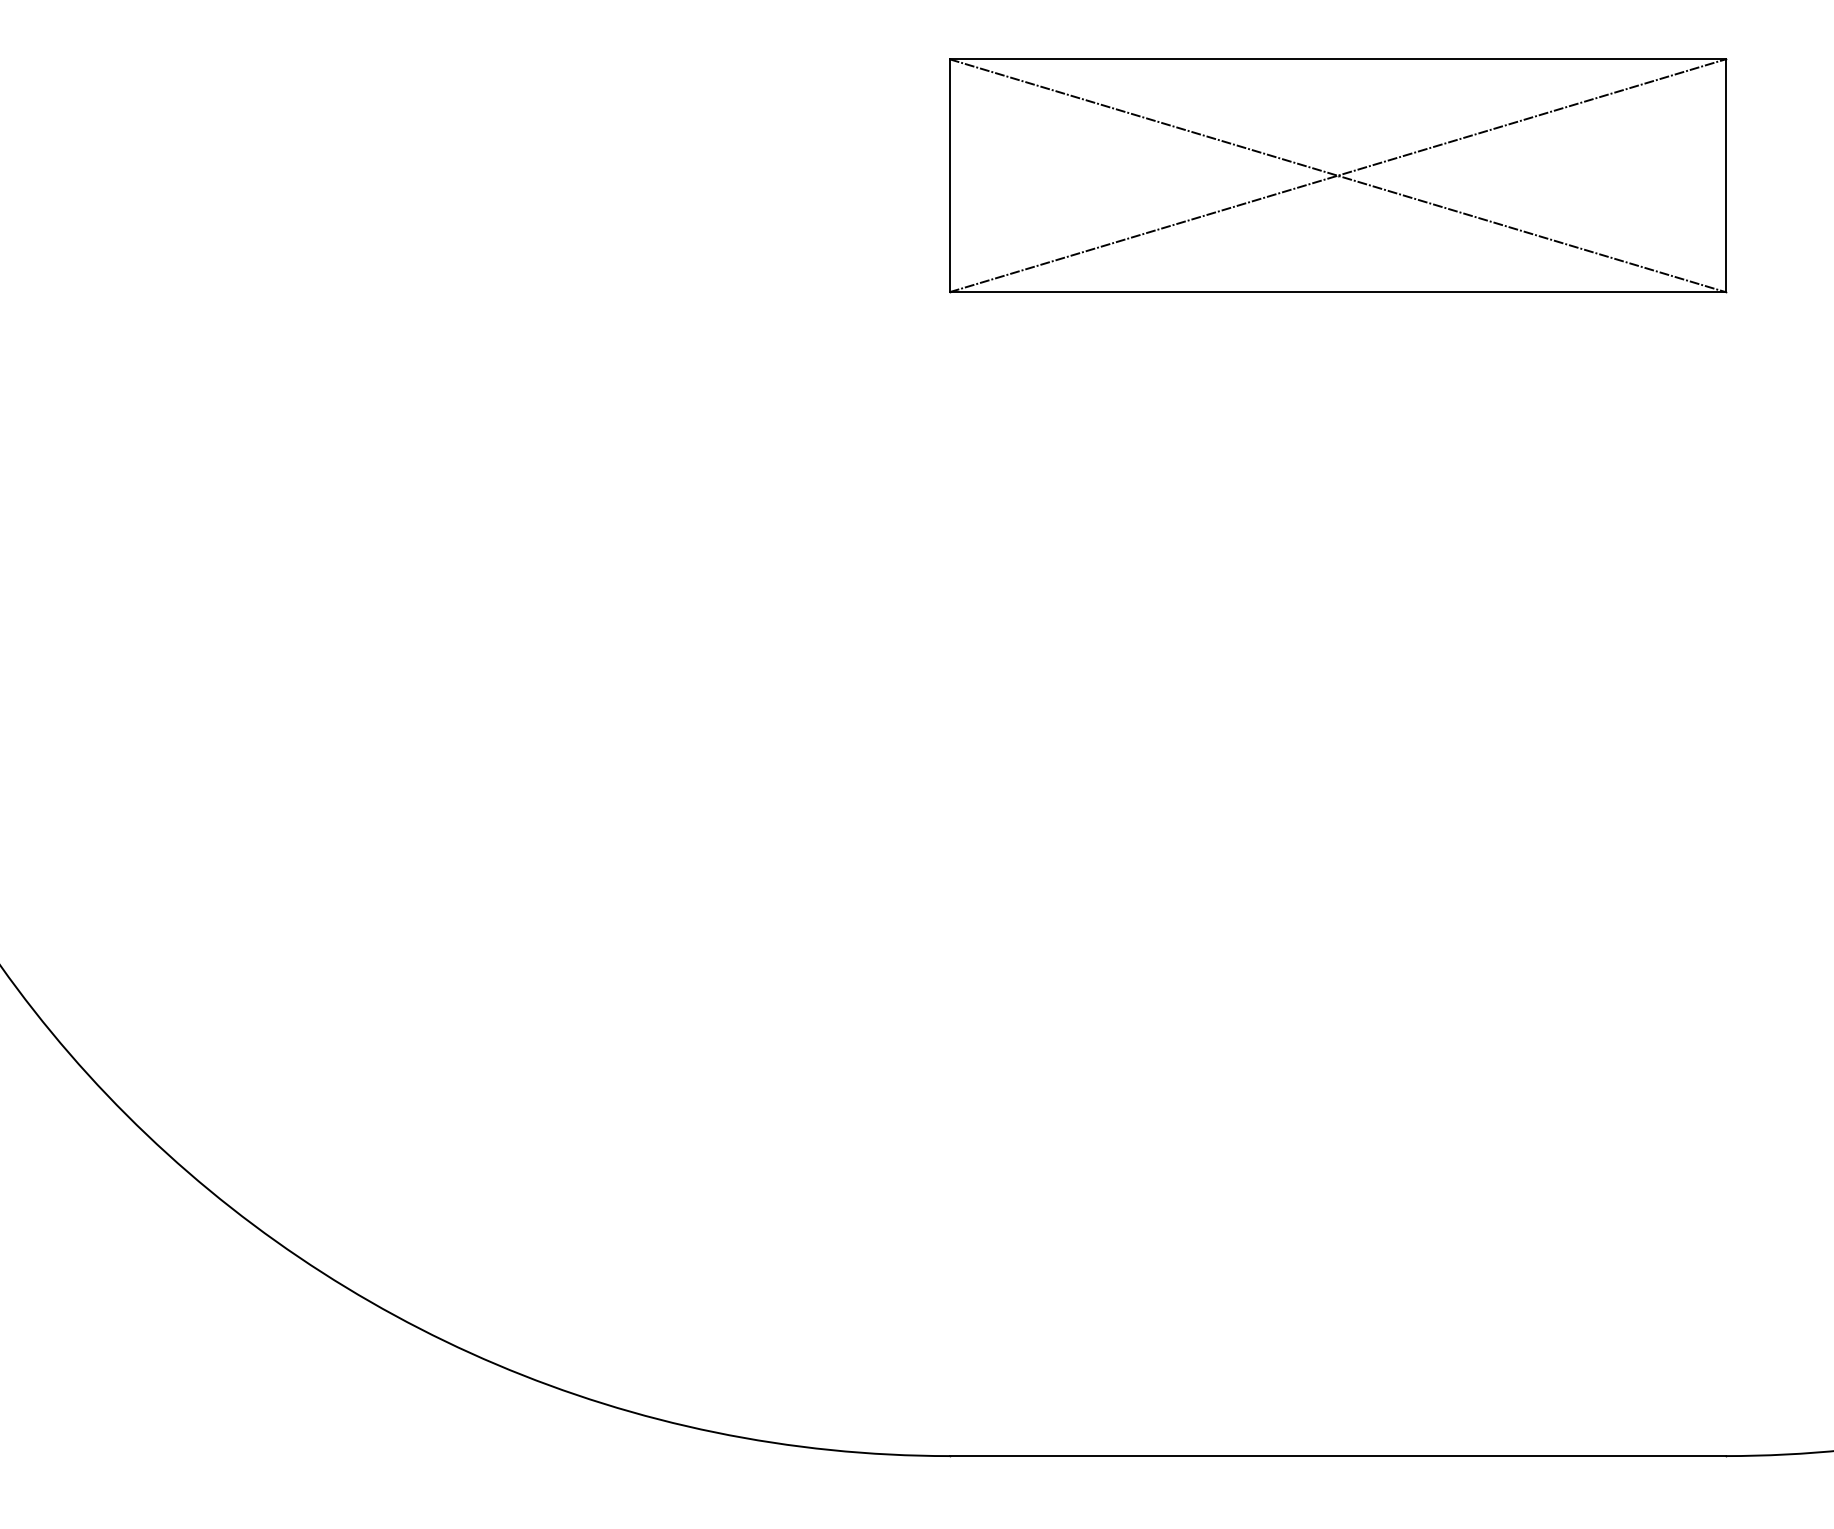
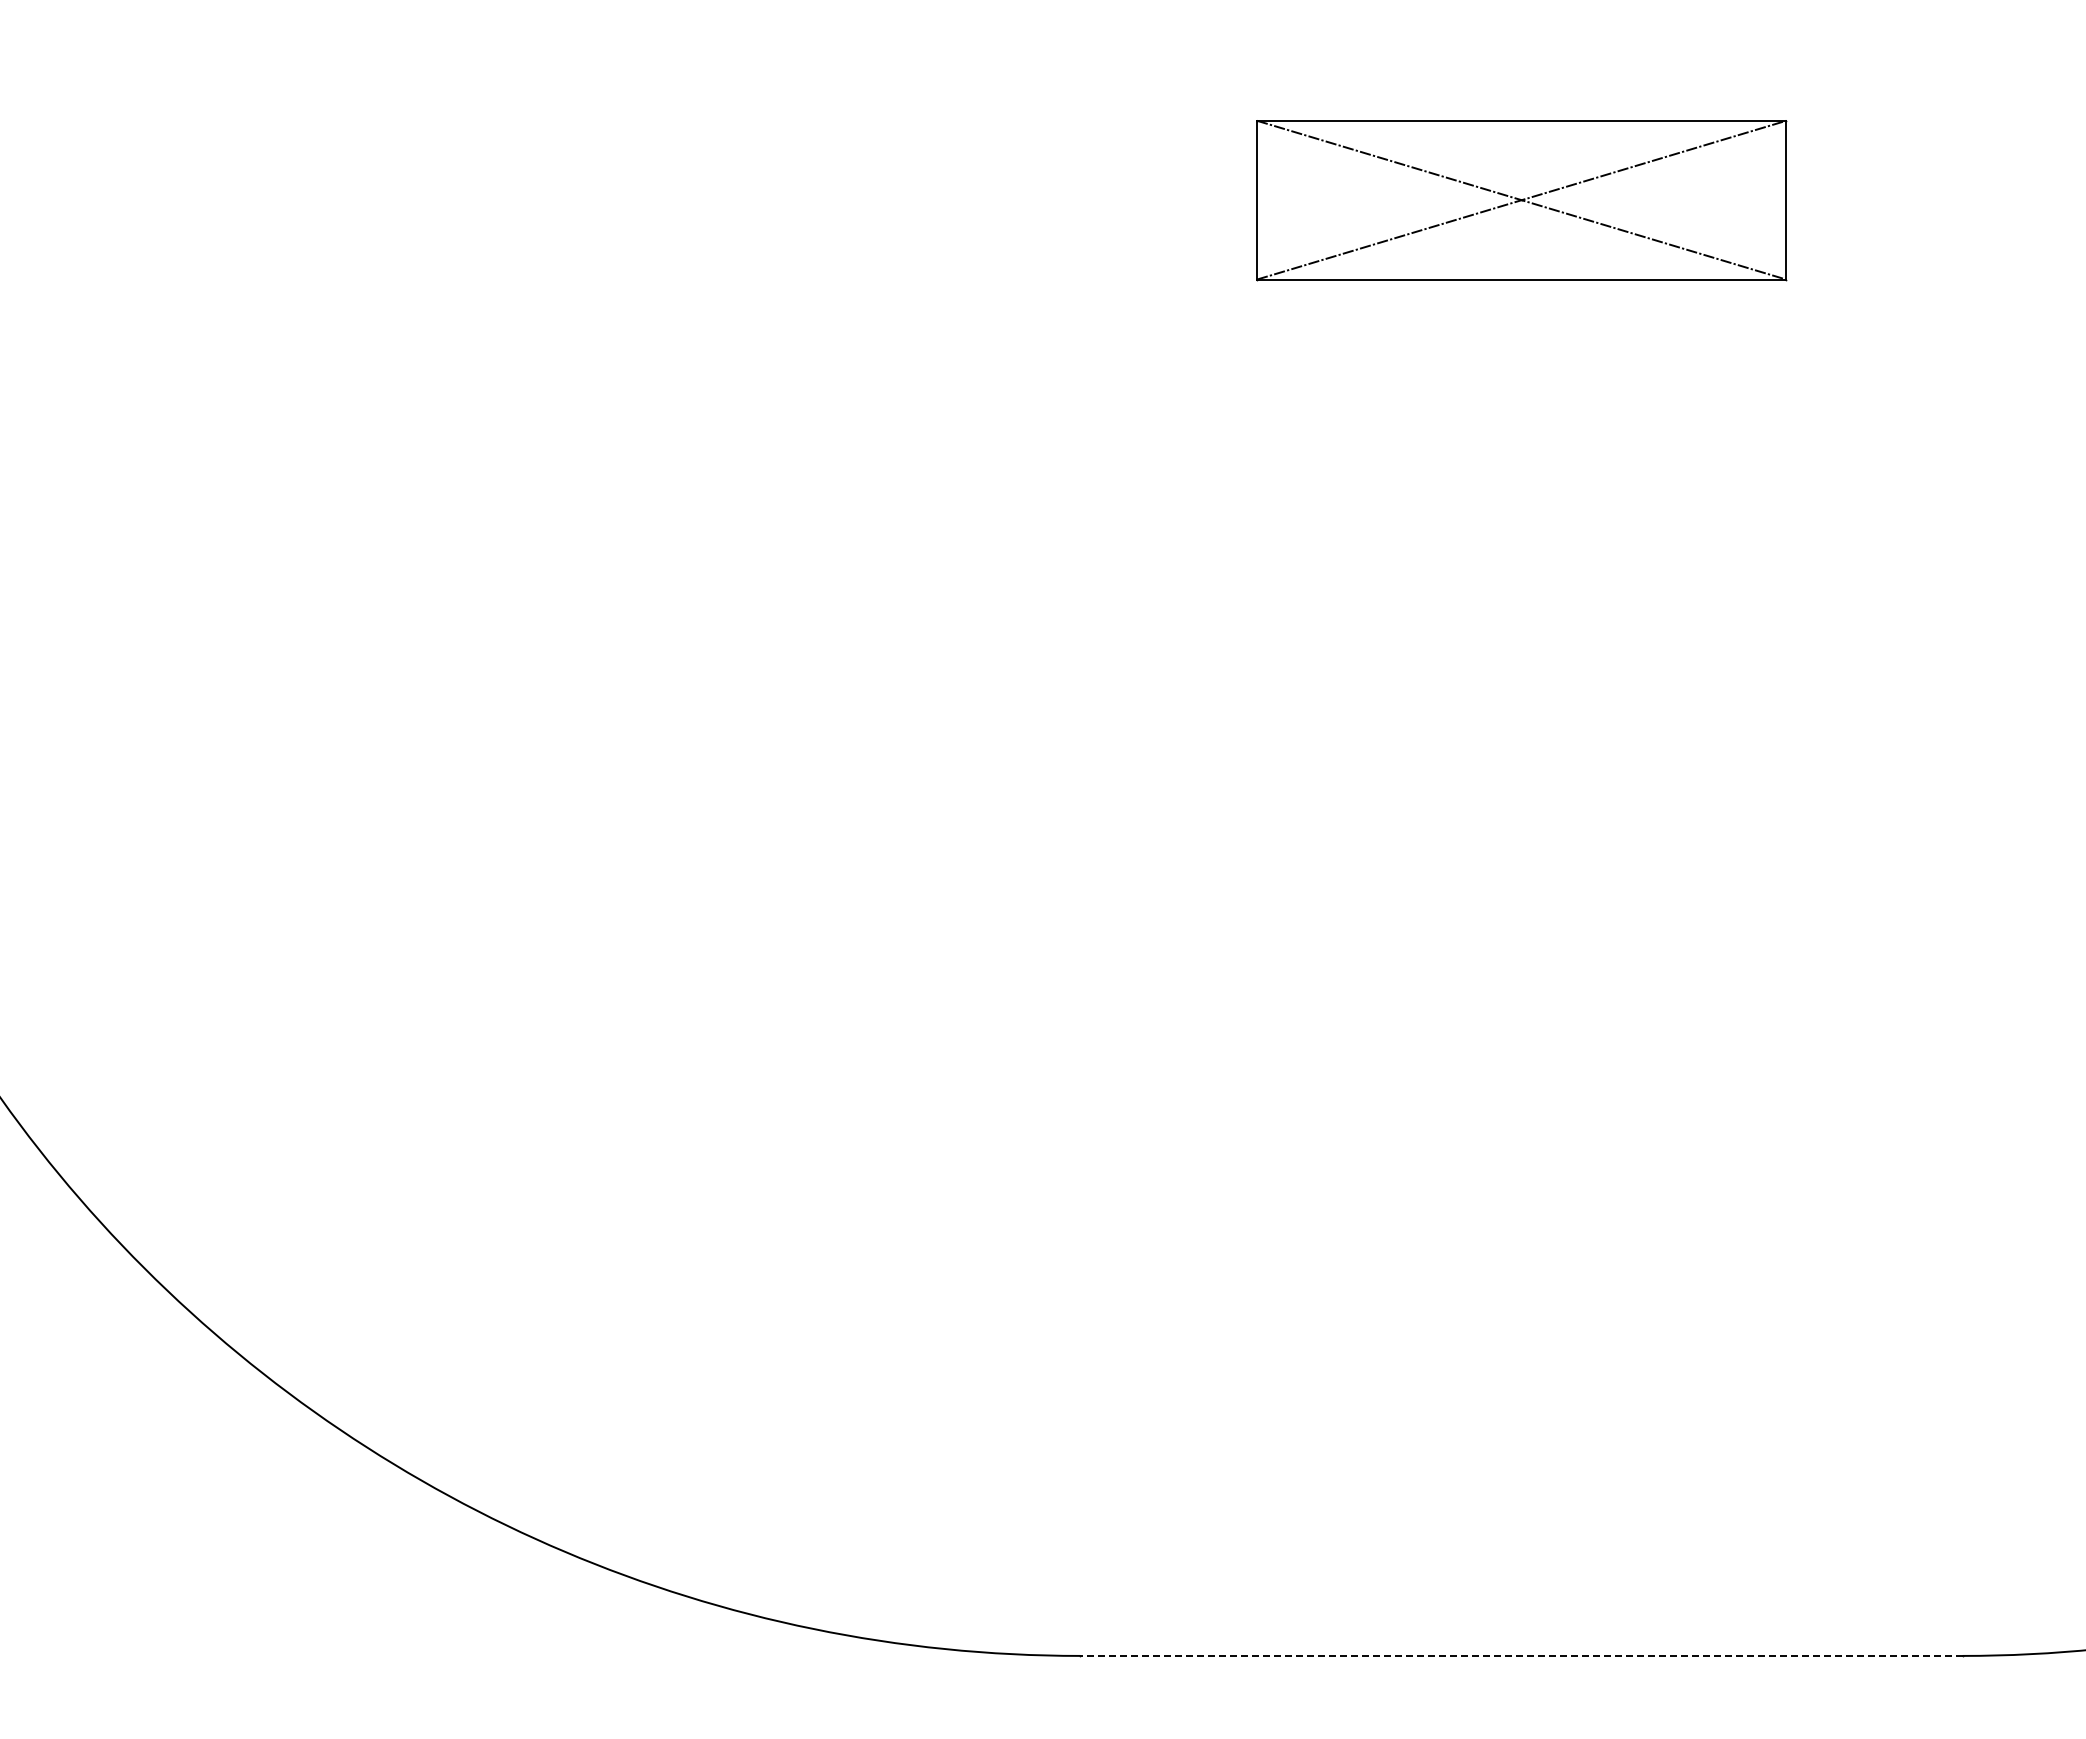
part: (1337, 176) -> (1521, 200), size x0.6
line: (1337, 1455) -> (1521, 1655), solid -> dashed

